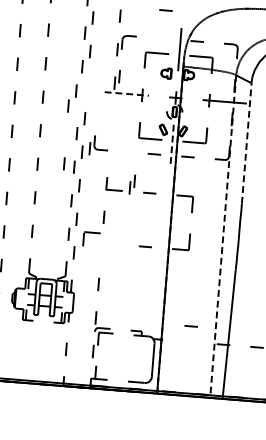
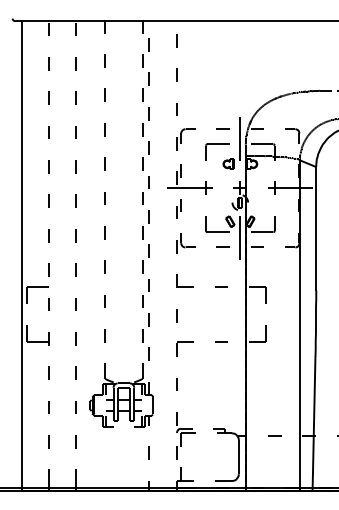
line: (165, 9) -> (222, 128), moved
line: (127, 94) -> (190, 188), dashed -> solid
part: (71, 98) -> (145, 190), moved
line: (247, 143) -> (316, 228), dashed -> solid
part: (98, 145) -> (185, 243), moved
line: (172, 146) -> (240, 237), dashed -> solid
line: (63, 163) -> (131, 264), removed
part: (131, 184) -> (178, 208), moved
line: (222, 237) -> (299, 326), dashed -> solid
part: (91, 238) -> (184, 348), moved
line: (191, 326) -> (274, 435), moved

